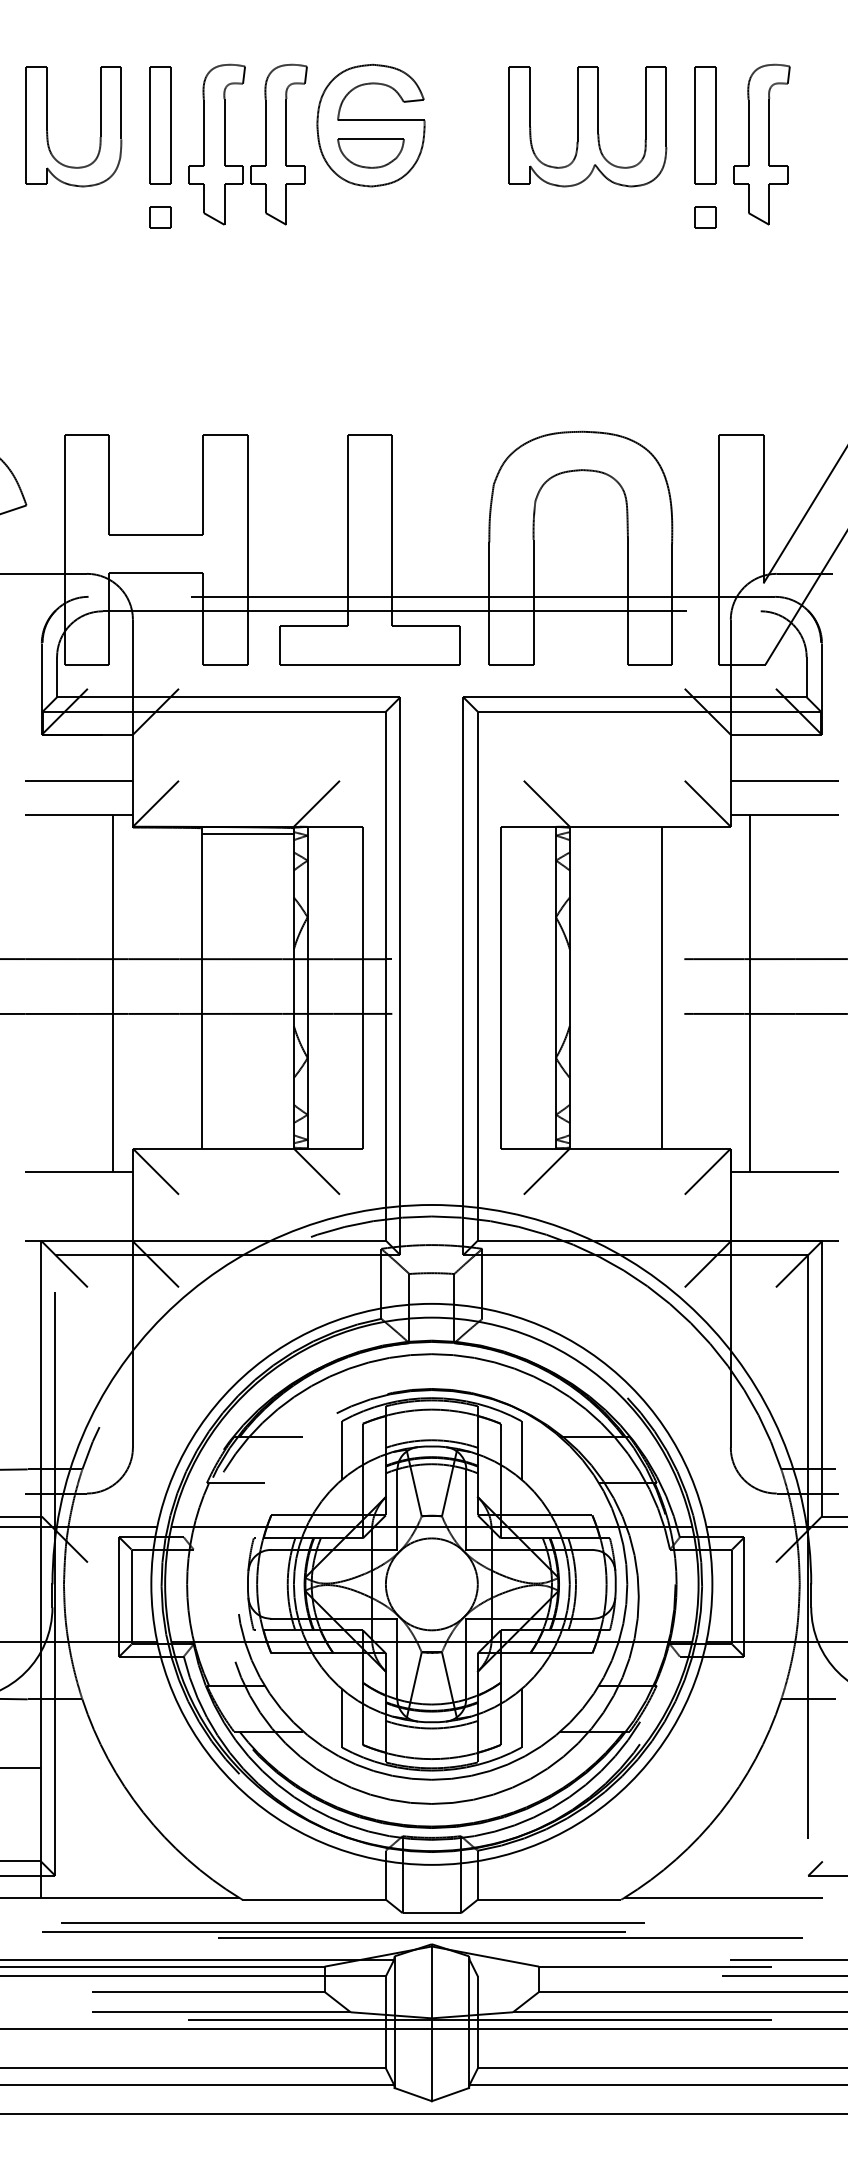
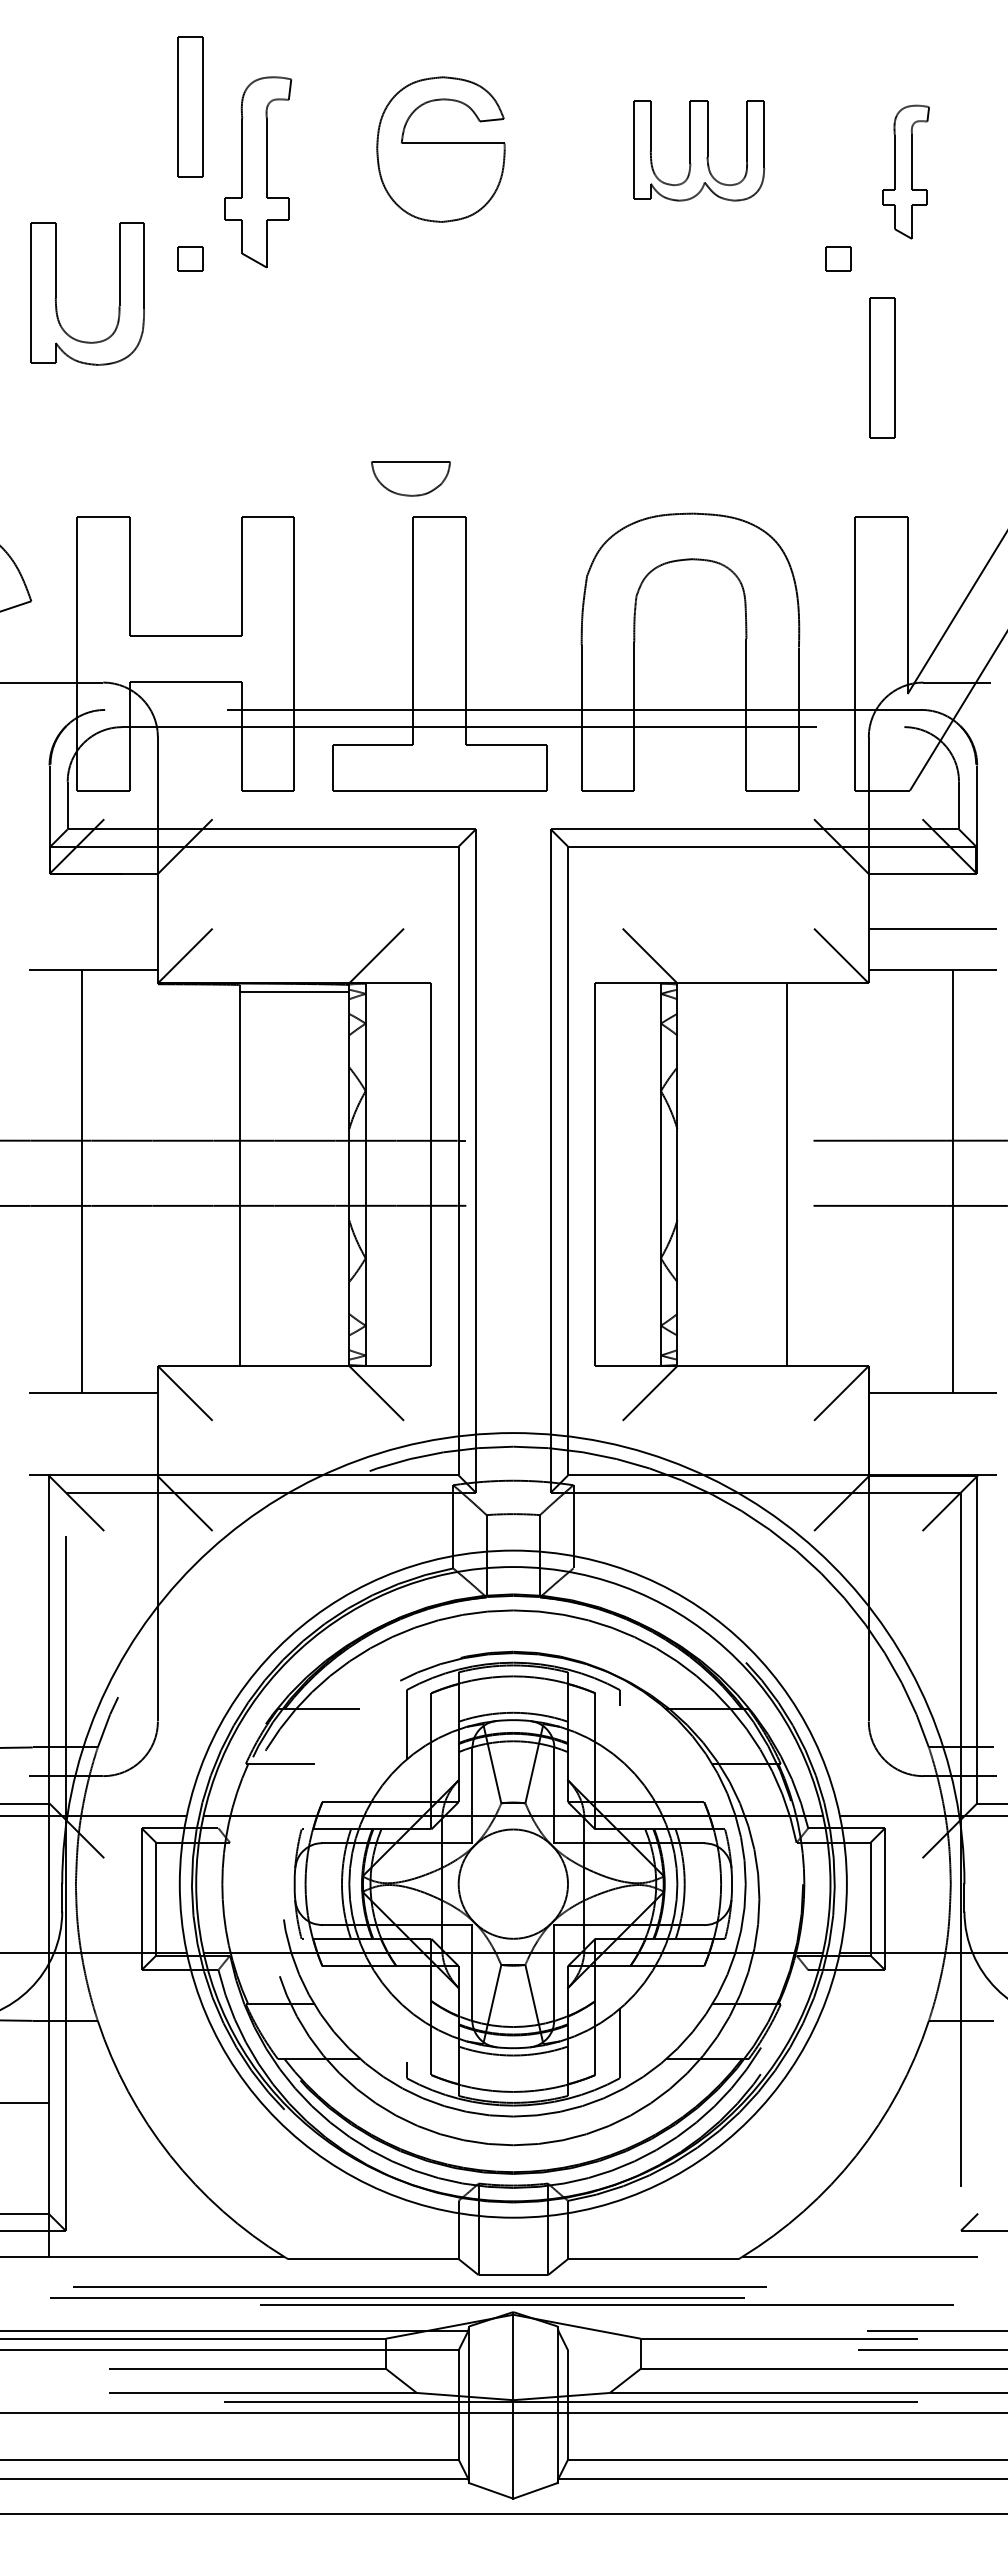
part: (160, 125) -> (190, 106), moved
part: (705, 125) -> (882, 367), moved
part: (47, 126) -> (56, 293), moved
part: (587, 126) -> (698, 150), size x0.7
part: (278, 144) -> (331, 172), removed
part: (761, 144) -> (905, 171), size x0.7
part: (370, 153) -> (410, 478), moved
line: (78, 780) -> (93, 928), removed
line: (113, 993) -> (81, 1181), moved
line: (750, 993) -> (953, 1181), moved
line: (521, 1456) -> (619, 1732), removed
line: (342, 1711) -> (406, 2035), removed

